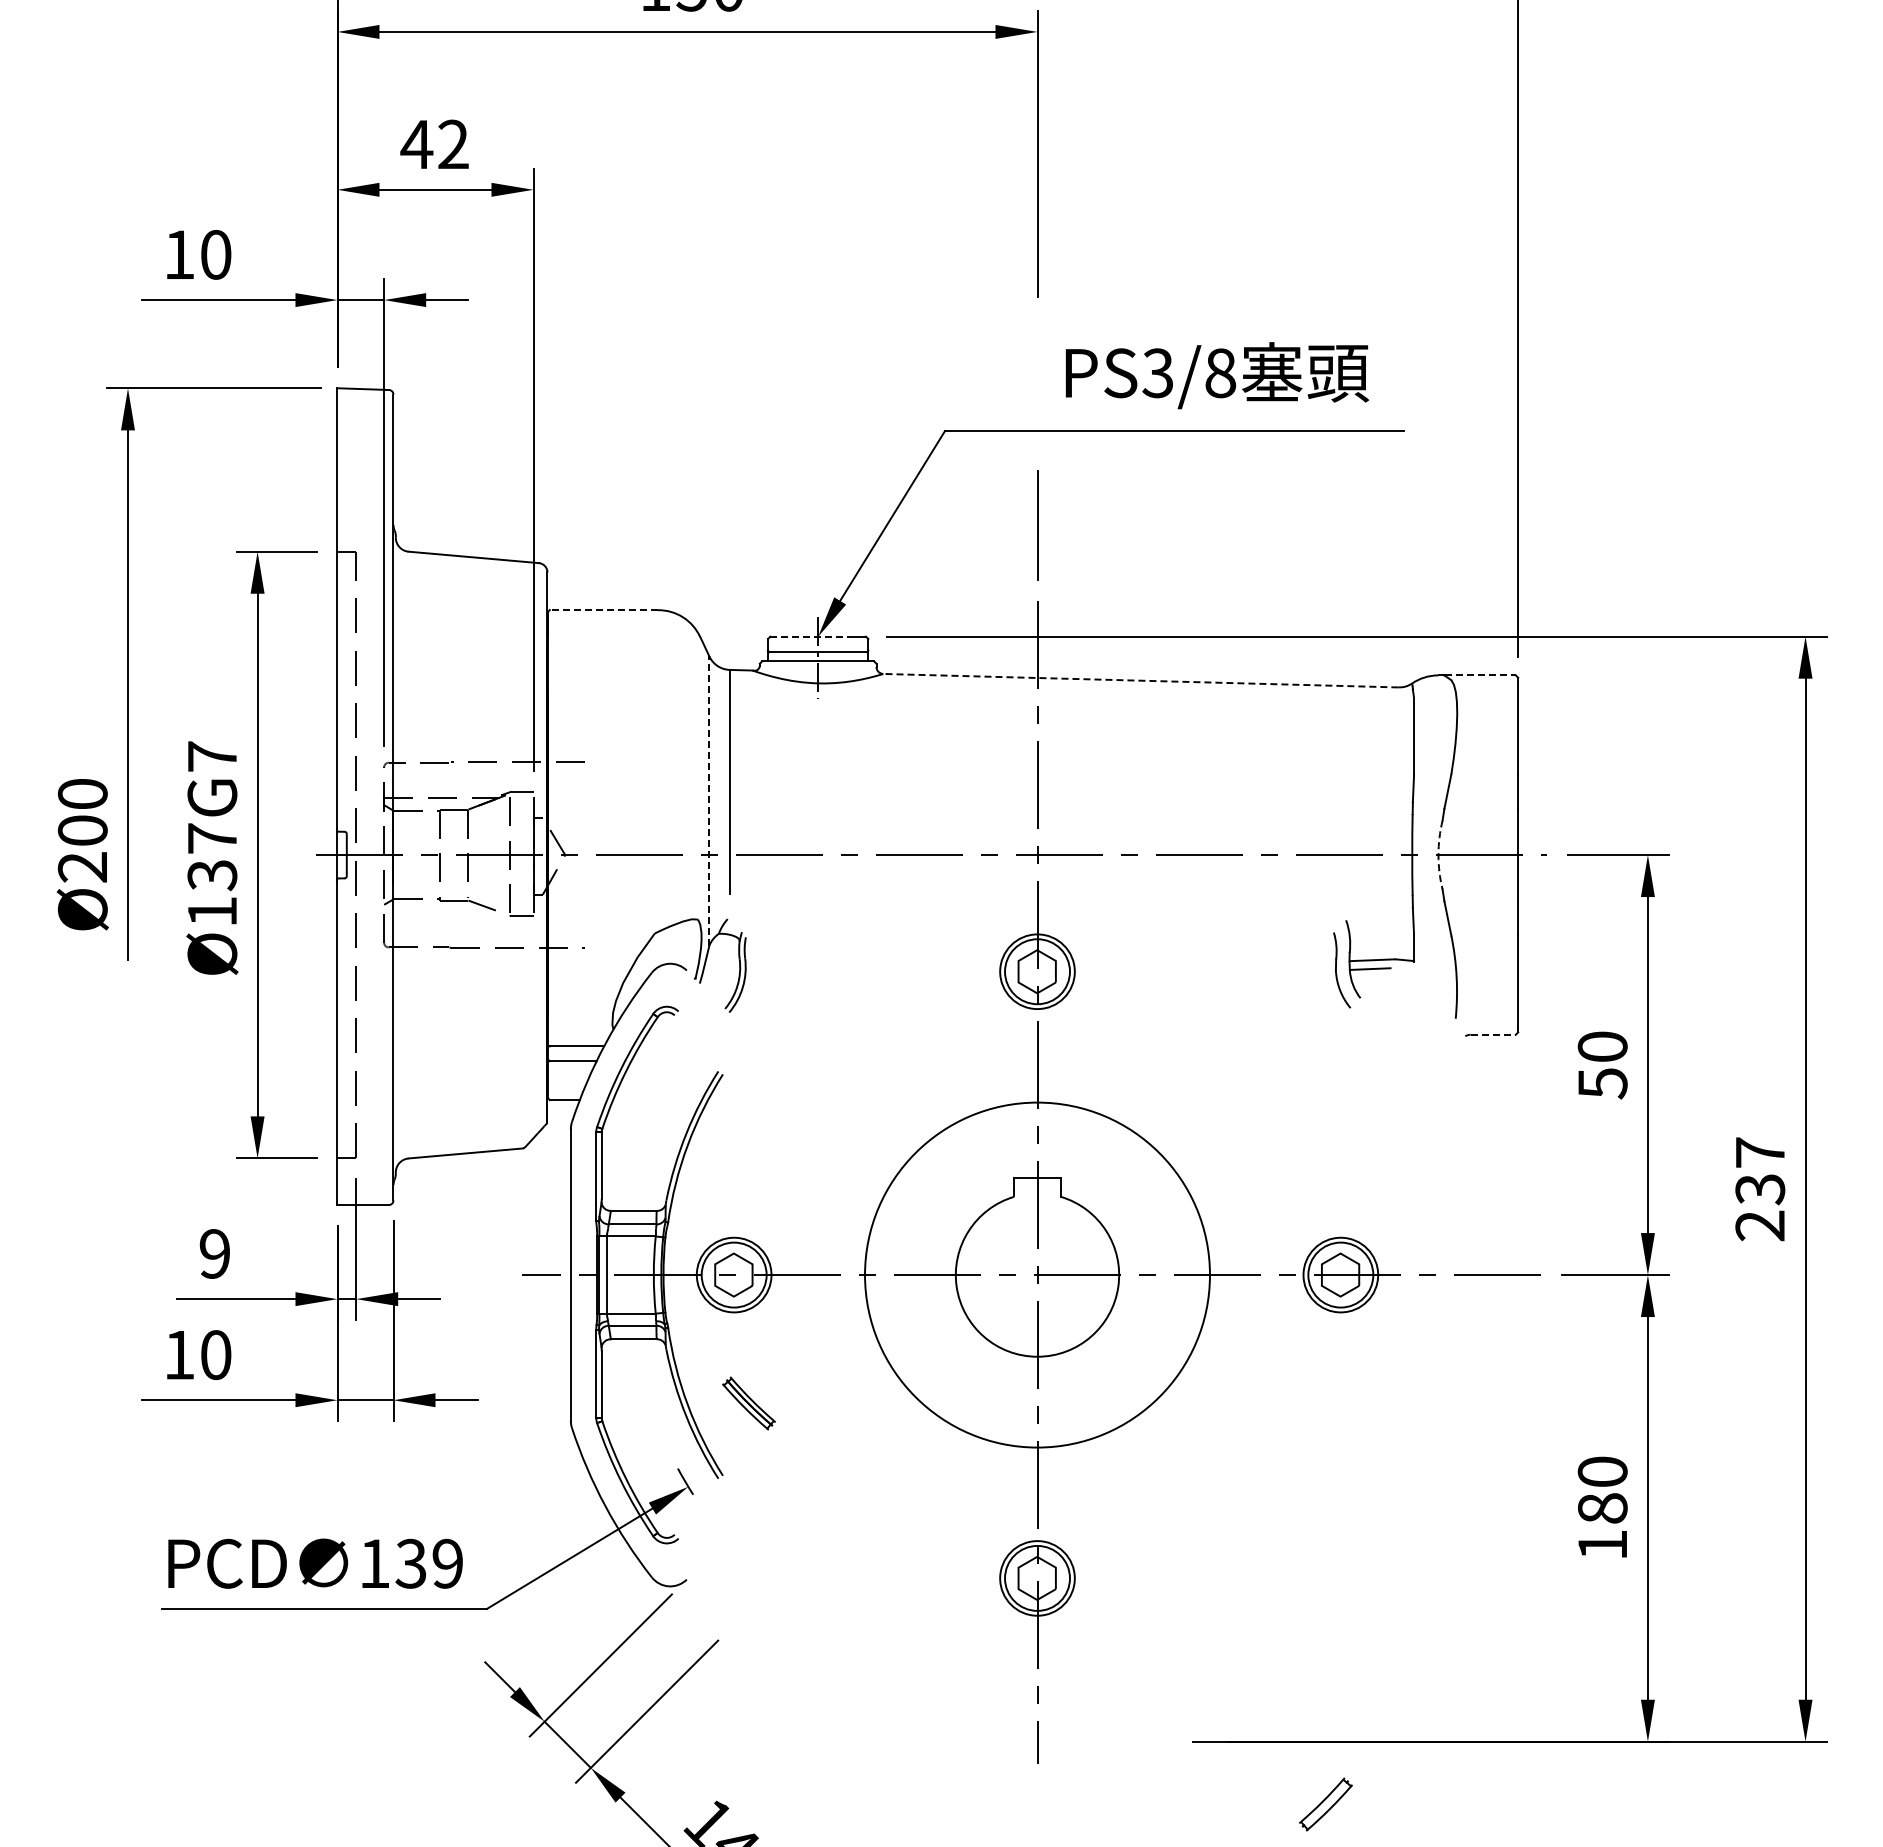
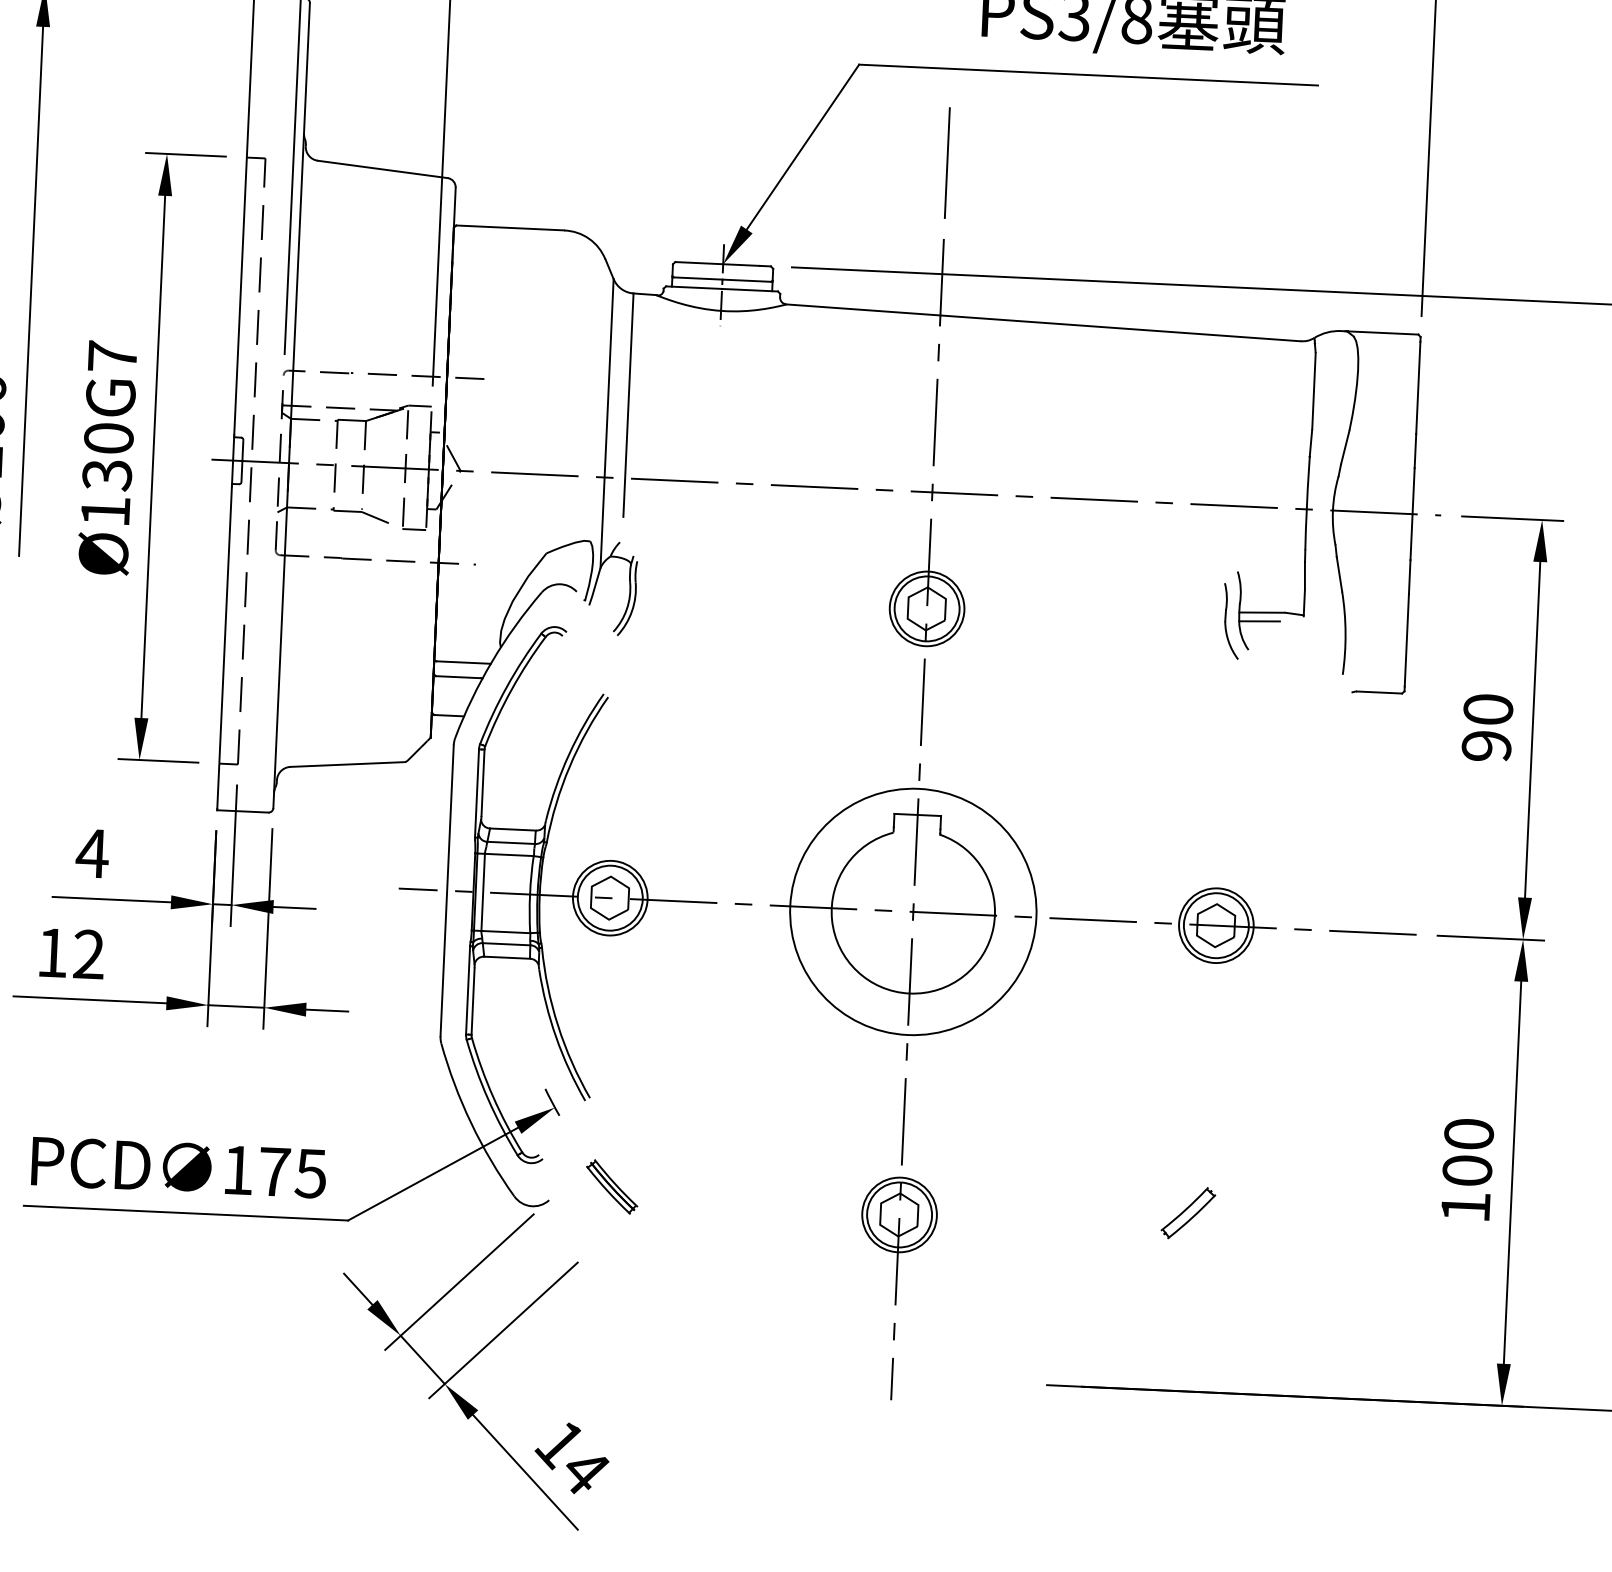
line: (603, 610) -> (509, 228), dashed -> solid
line: (813, 636) -> (718, 263), dashed -> solid
line: (1481, 675) -> (1384, 333), dashed -> solid
line: (1140, 680) -> (1043, 322), dashed -> solid
line: (709, 801) -> (607, 423), dashed -> solid
text: (212, 838) -> (108, 438), Ø137G7 -> Ø130G7
arc: (1438, 855) -> (1332, 510), dashed -> solid
line: (1493, 1034) -> (1379, 692), dashed -> solid
text: (1602, 1083) -> (1486, 746), 50 -> 90
text: (214, 1253) -> (92, 853), 9 -> 4
circle: (1037, 1274) -> (913, 911), size x0.71
text: (215, 1355) -> (88, 954), 10 -> 12
part: (748, 1403) -> (611, 1186), moved
text: (1602, 1508) -> (1467, 1170), 180 -> 100
text: (428, 1563) -> (291, 1172), 139 -> 175
part: (1325, 1804) -> (1187, 1213), moved

